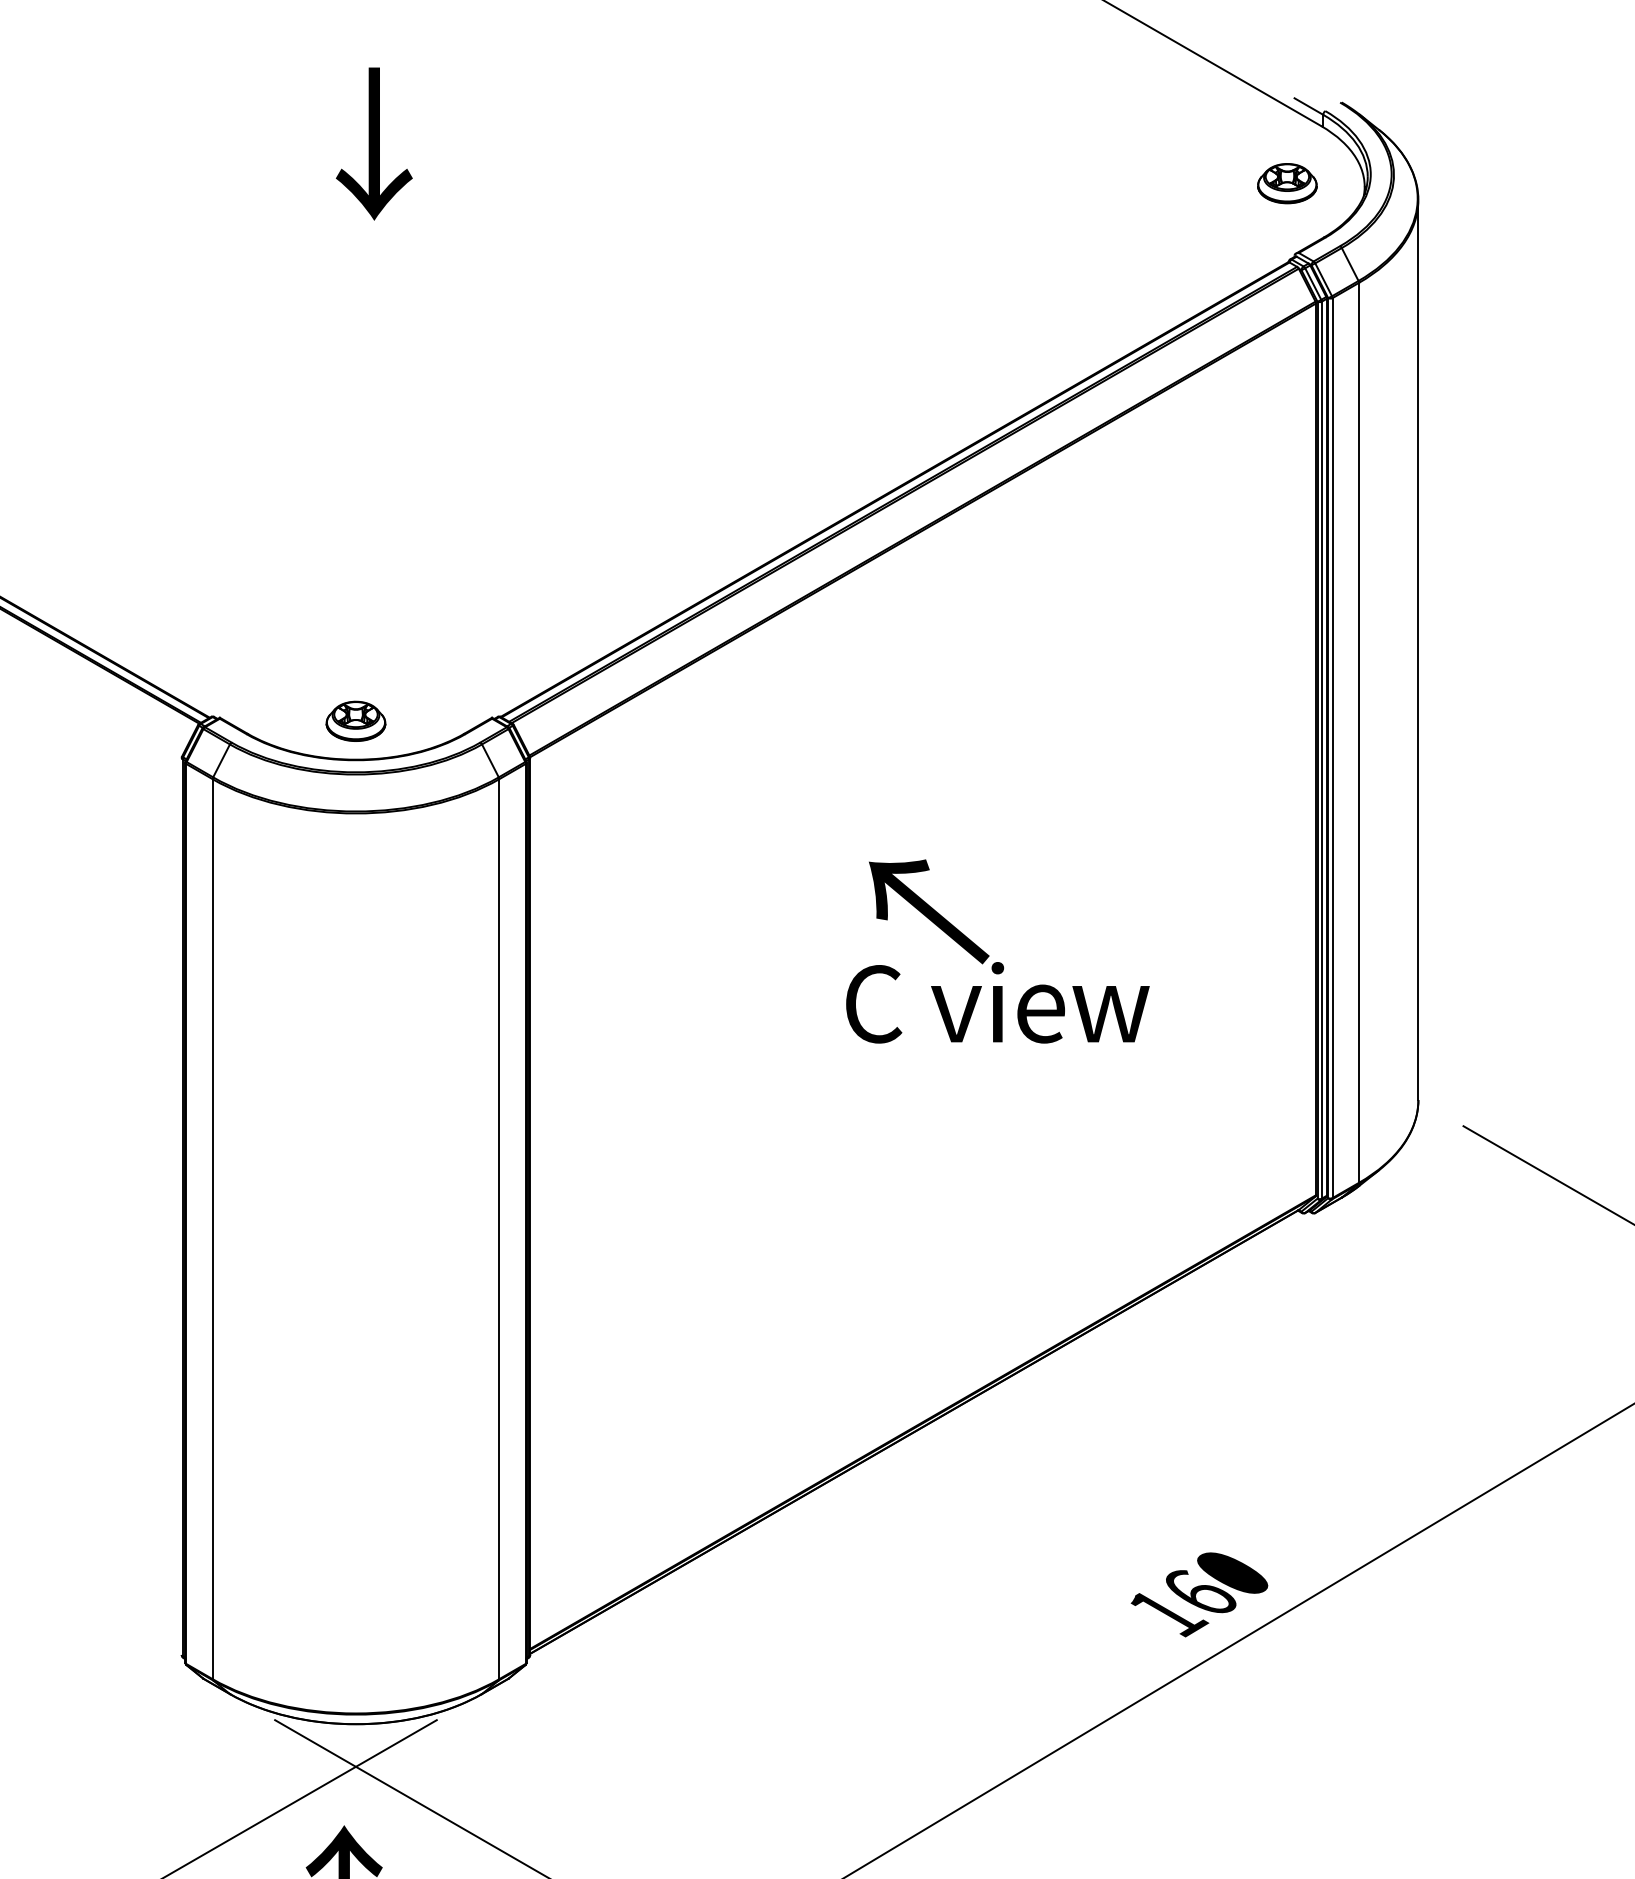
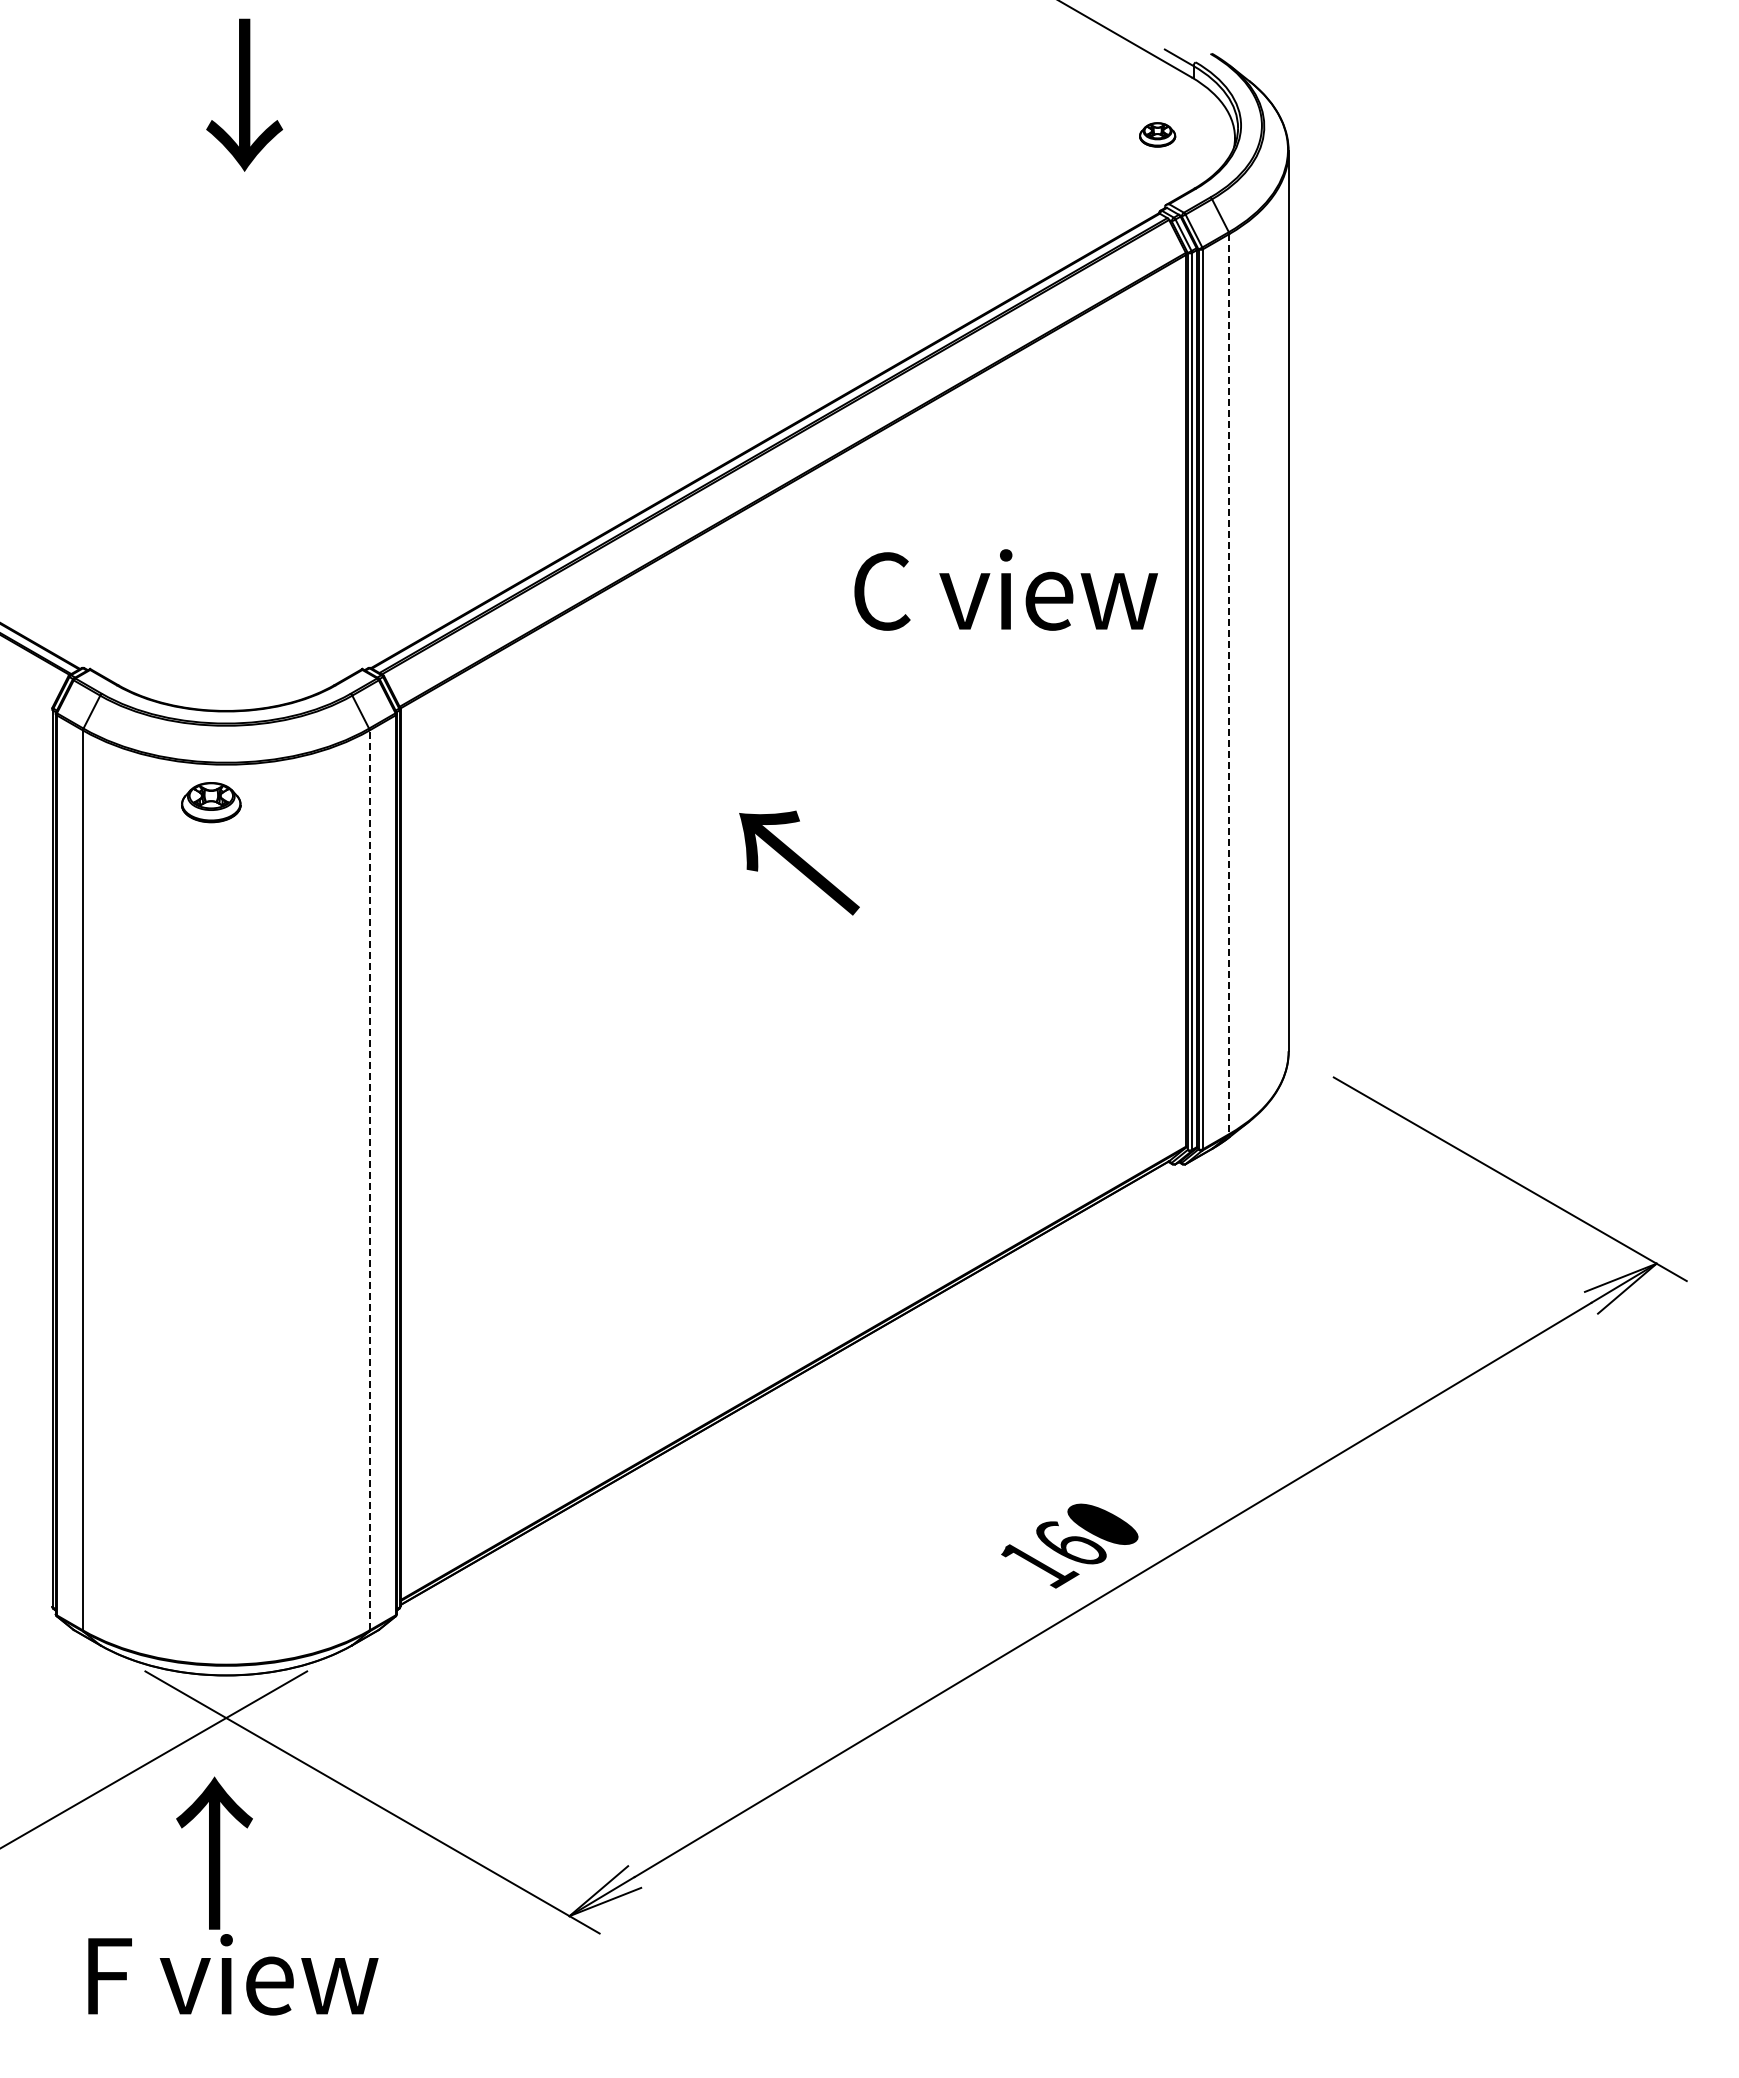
part: (1287, 183) -> (1157, 134), size x0.6
part: (356, 721) -> (211, 802), moved
line: (1359, 733) -> (1229, 684), solid -> dashed
text: (997, 1002) -> (1005, 589), moved
line: (499, 1229) -> (369, 1180), solid -> dashed

